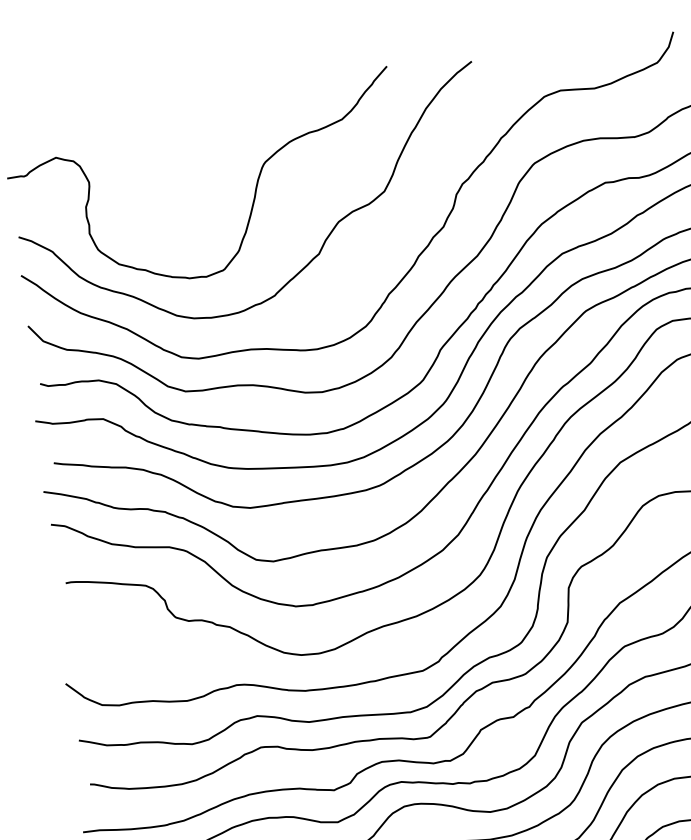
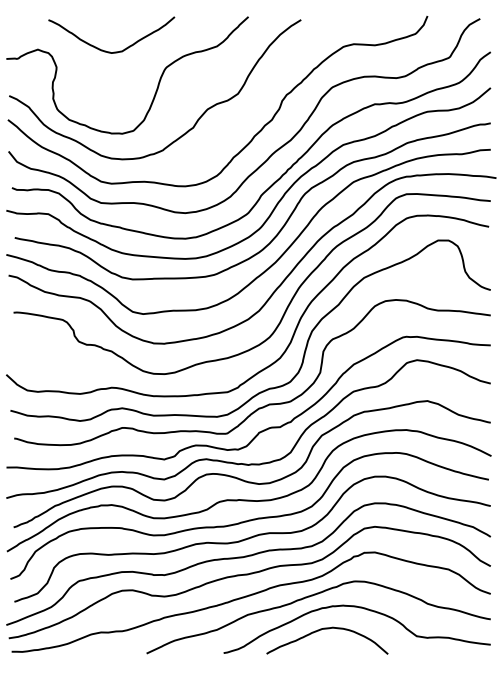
curve: (172, 147) -> (110, 51), added

